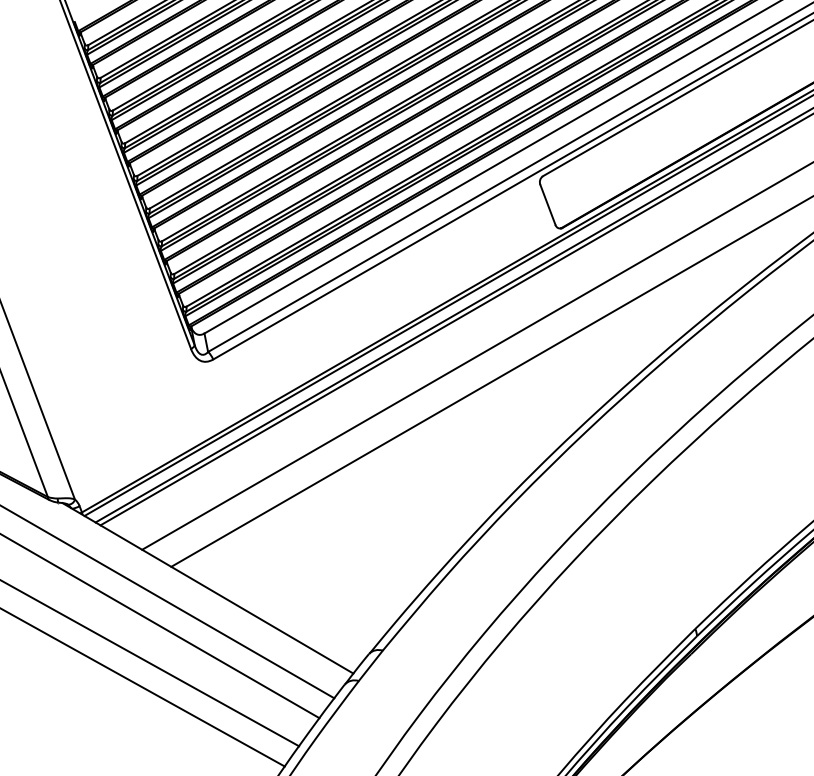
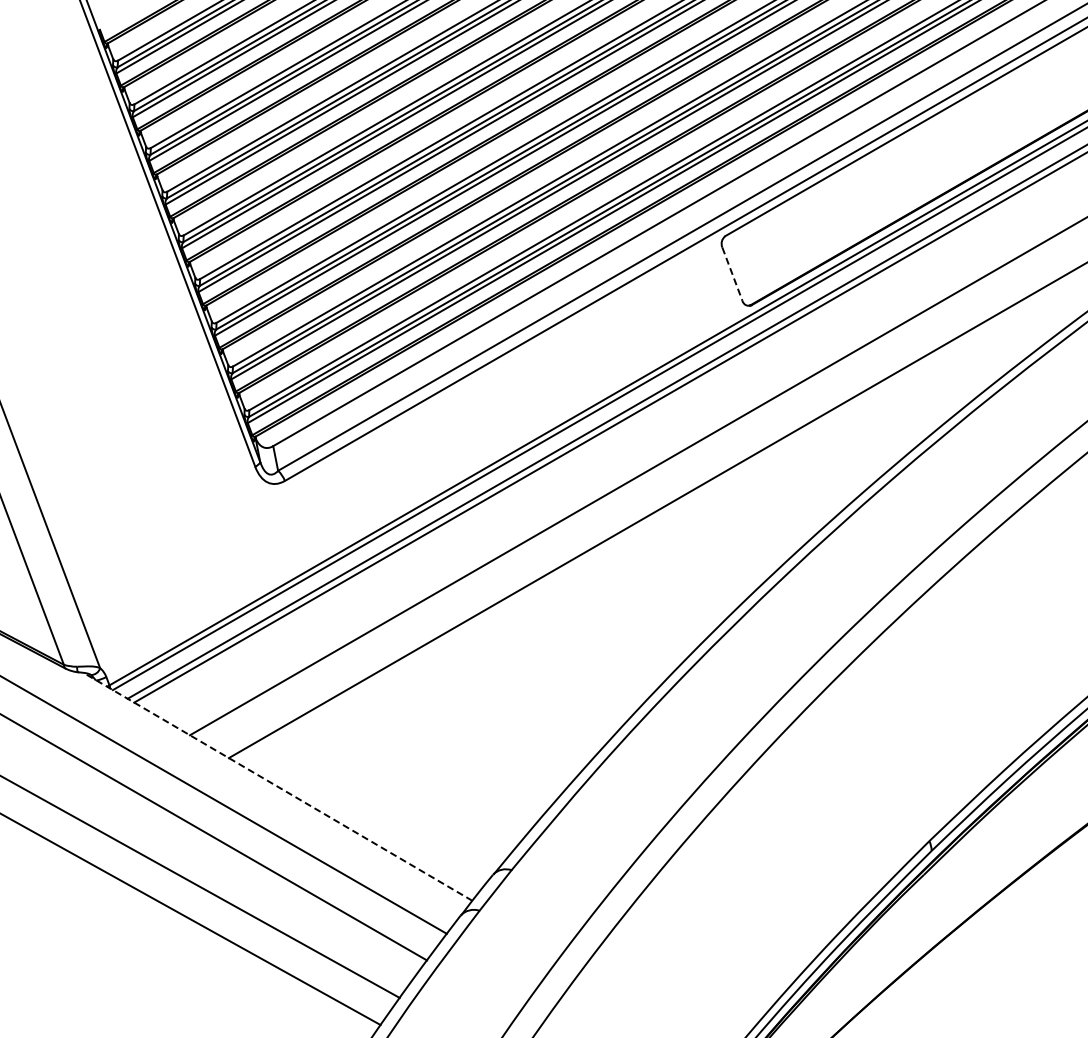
line: (547, 205) -> (732, 274), solid -> dashed
line: (207, 588) -> (277, 786), solid -> dashed

